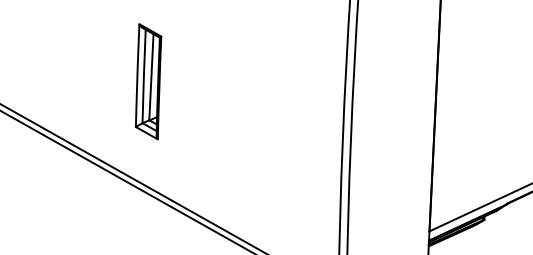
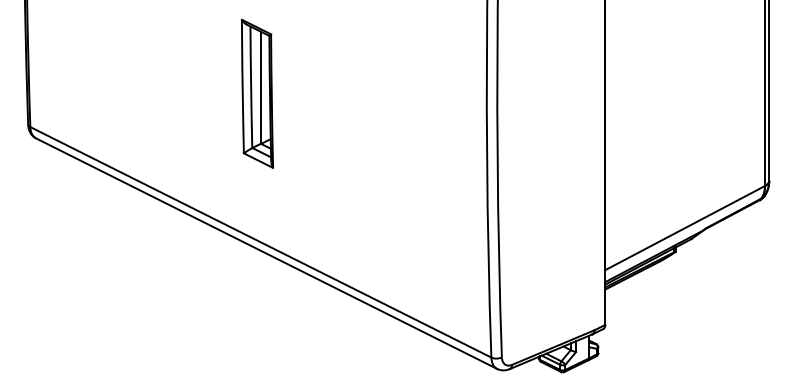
part: (148, 81) -> (257, 93), moved

